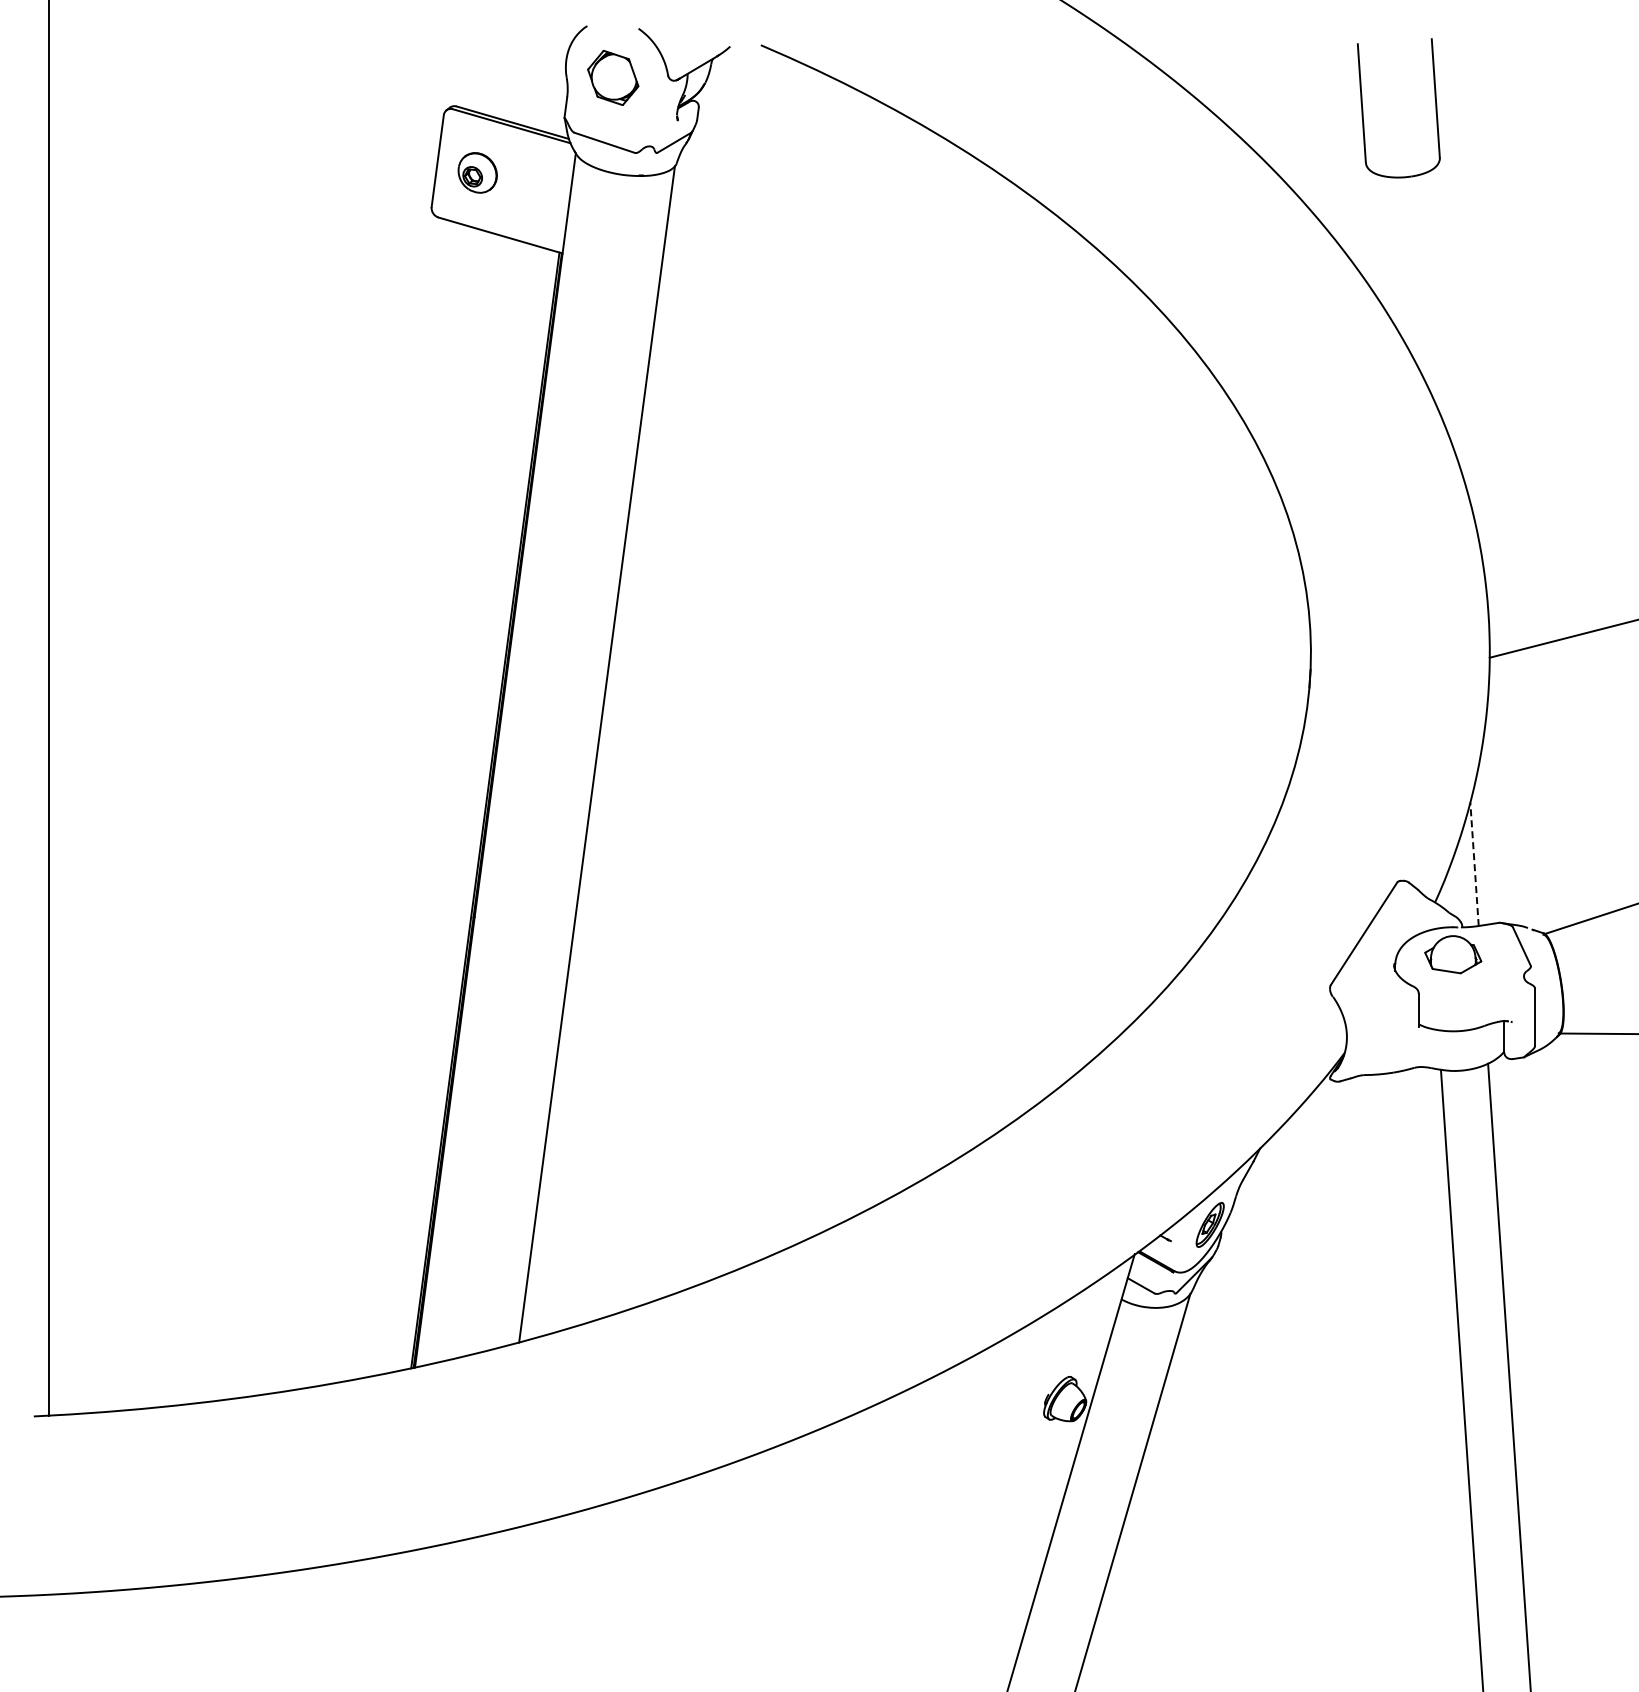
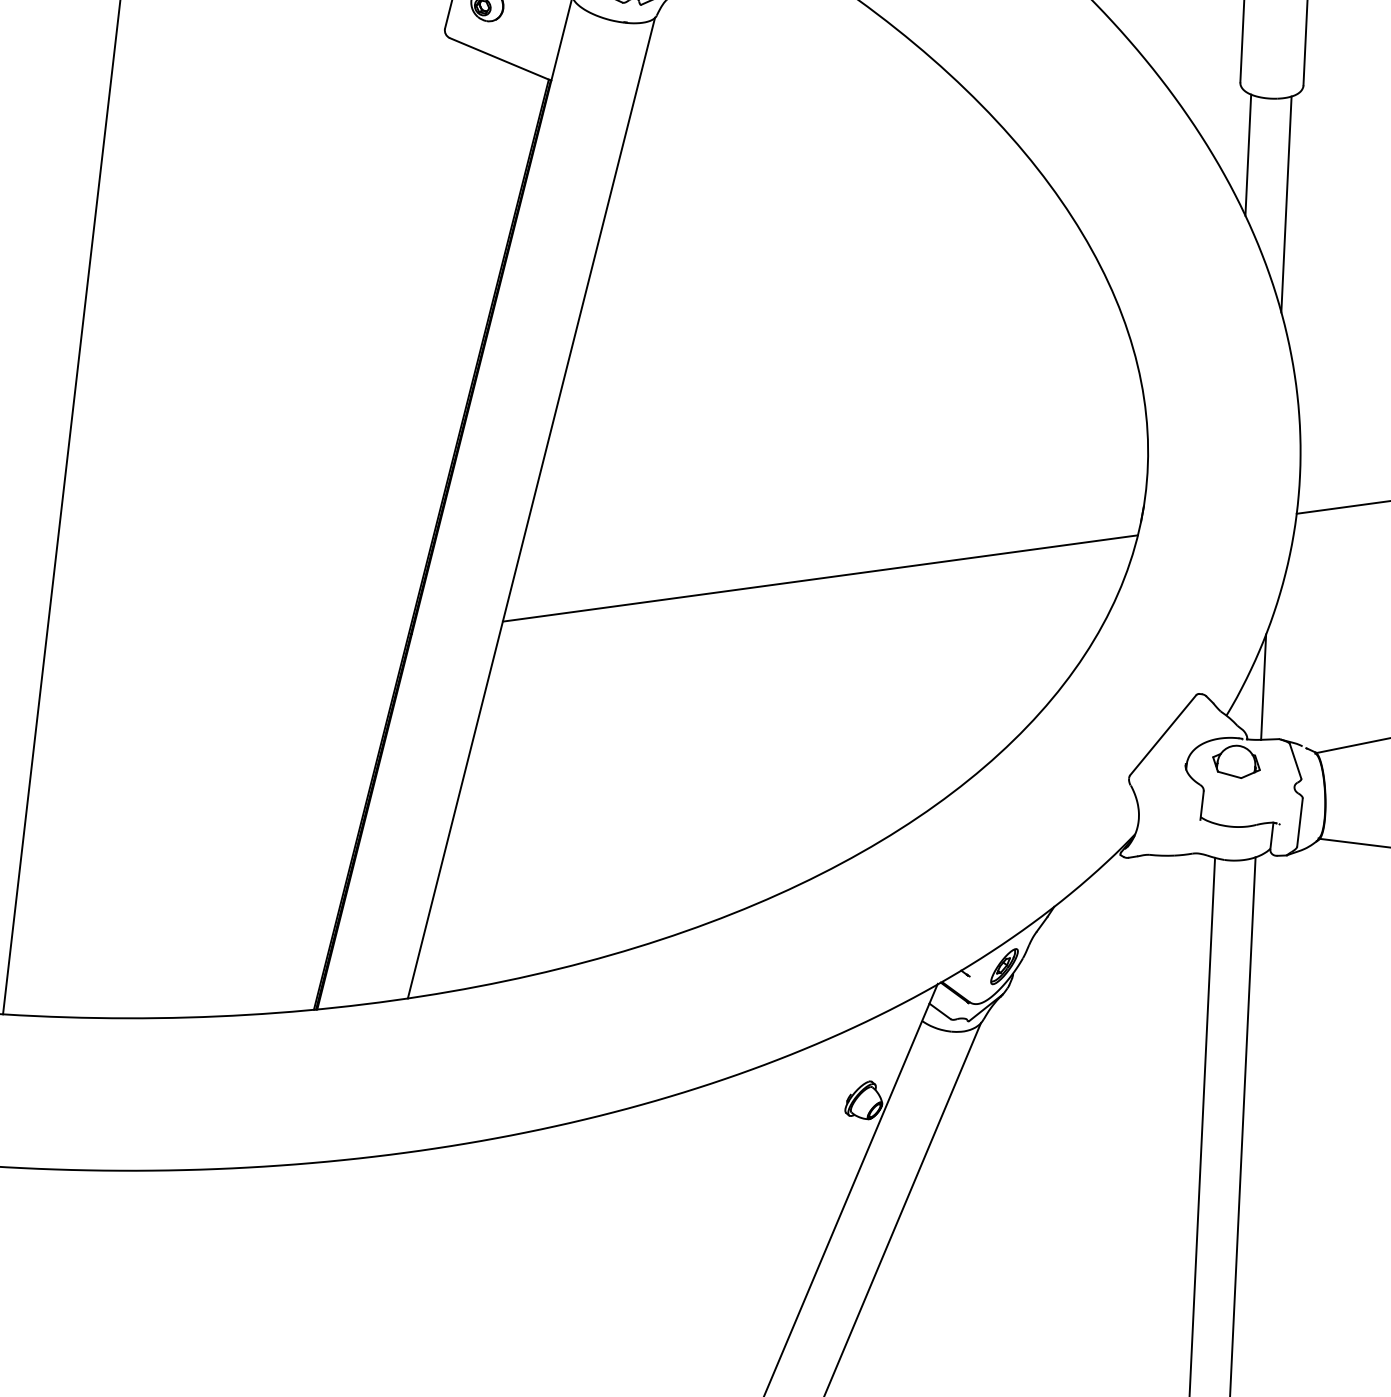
line: (1384, 246) -> (1247, 155), added
line: (1435, 298) -> (1286, 204), added
line: (943, 797) -> (820, 578), added
line: (1474, 864) -> (1263, 687), dashed -> solid

